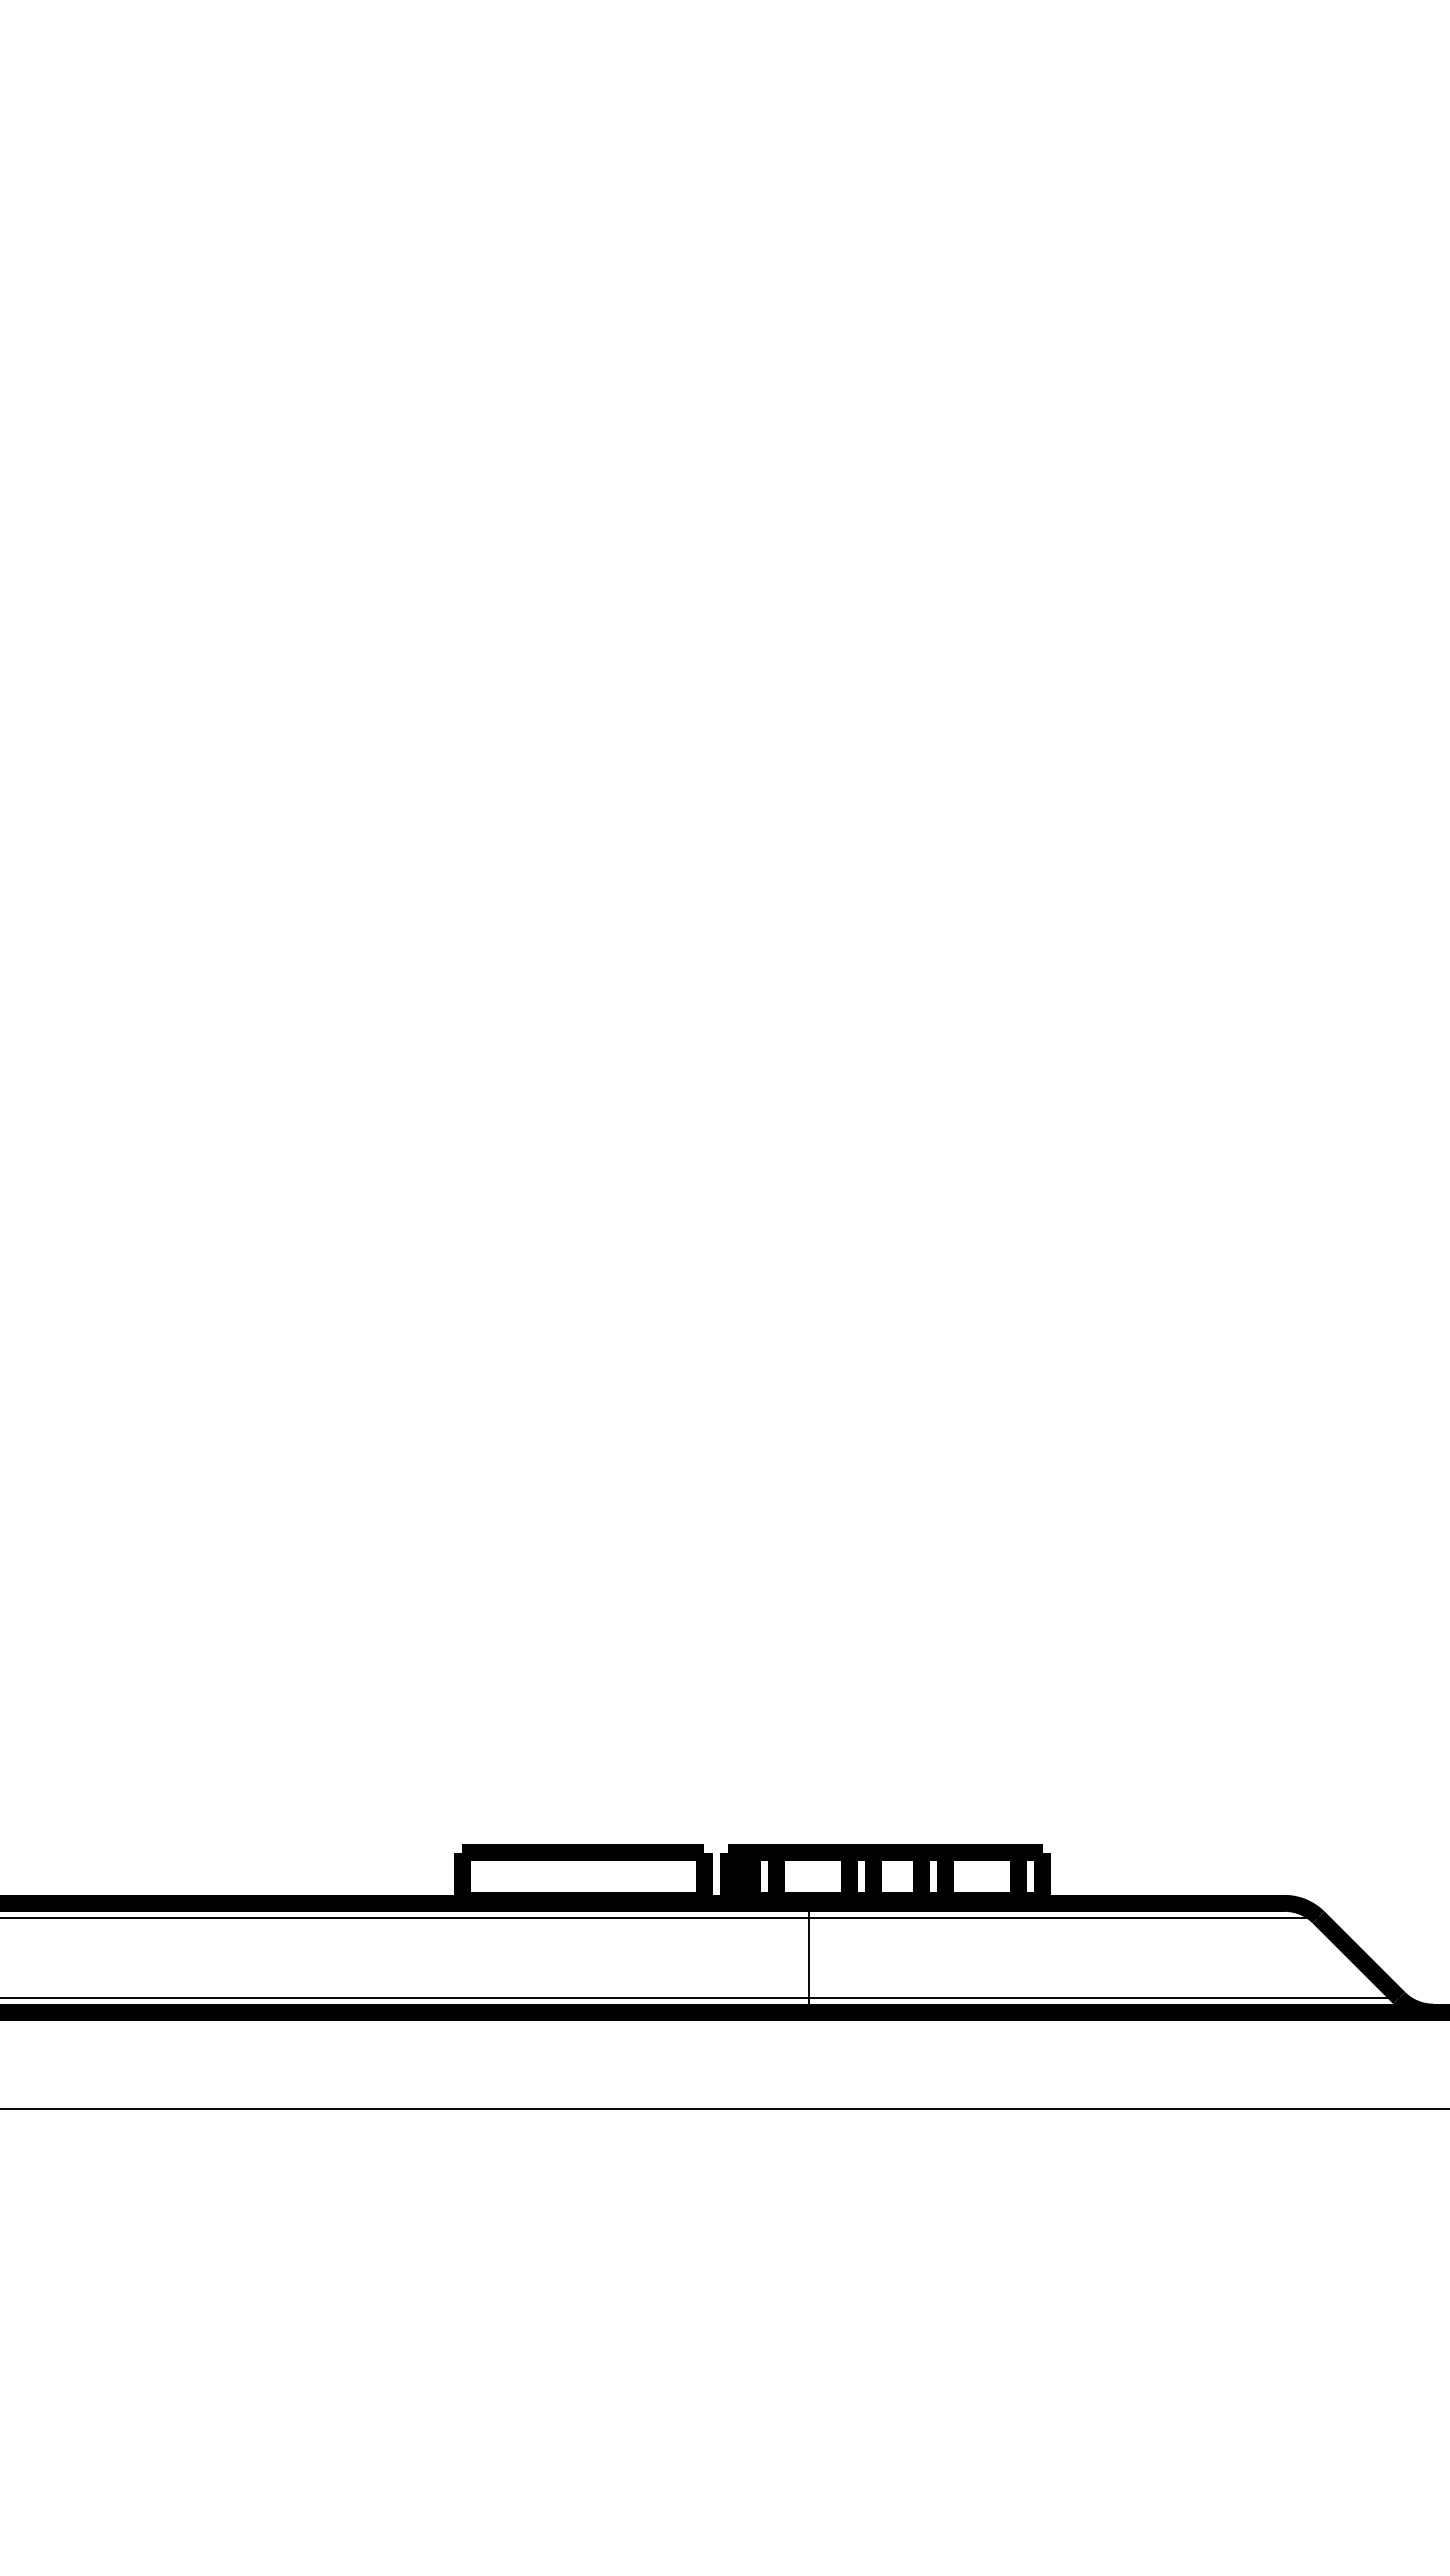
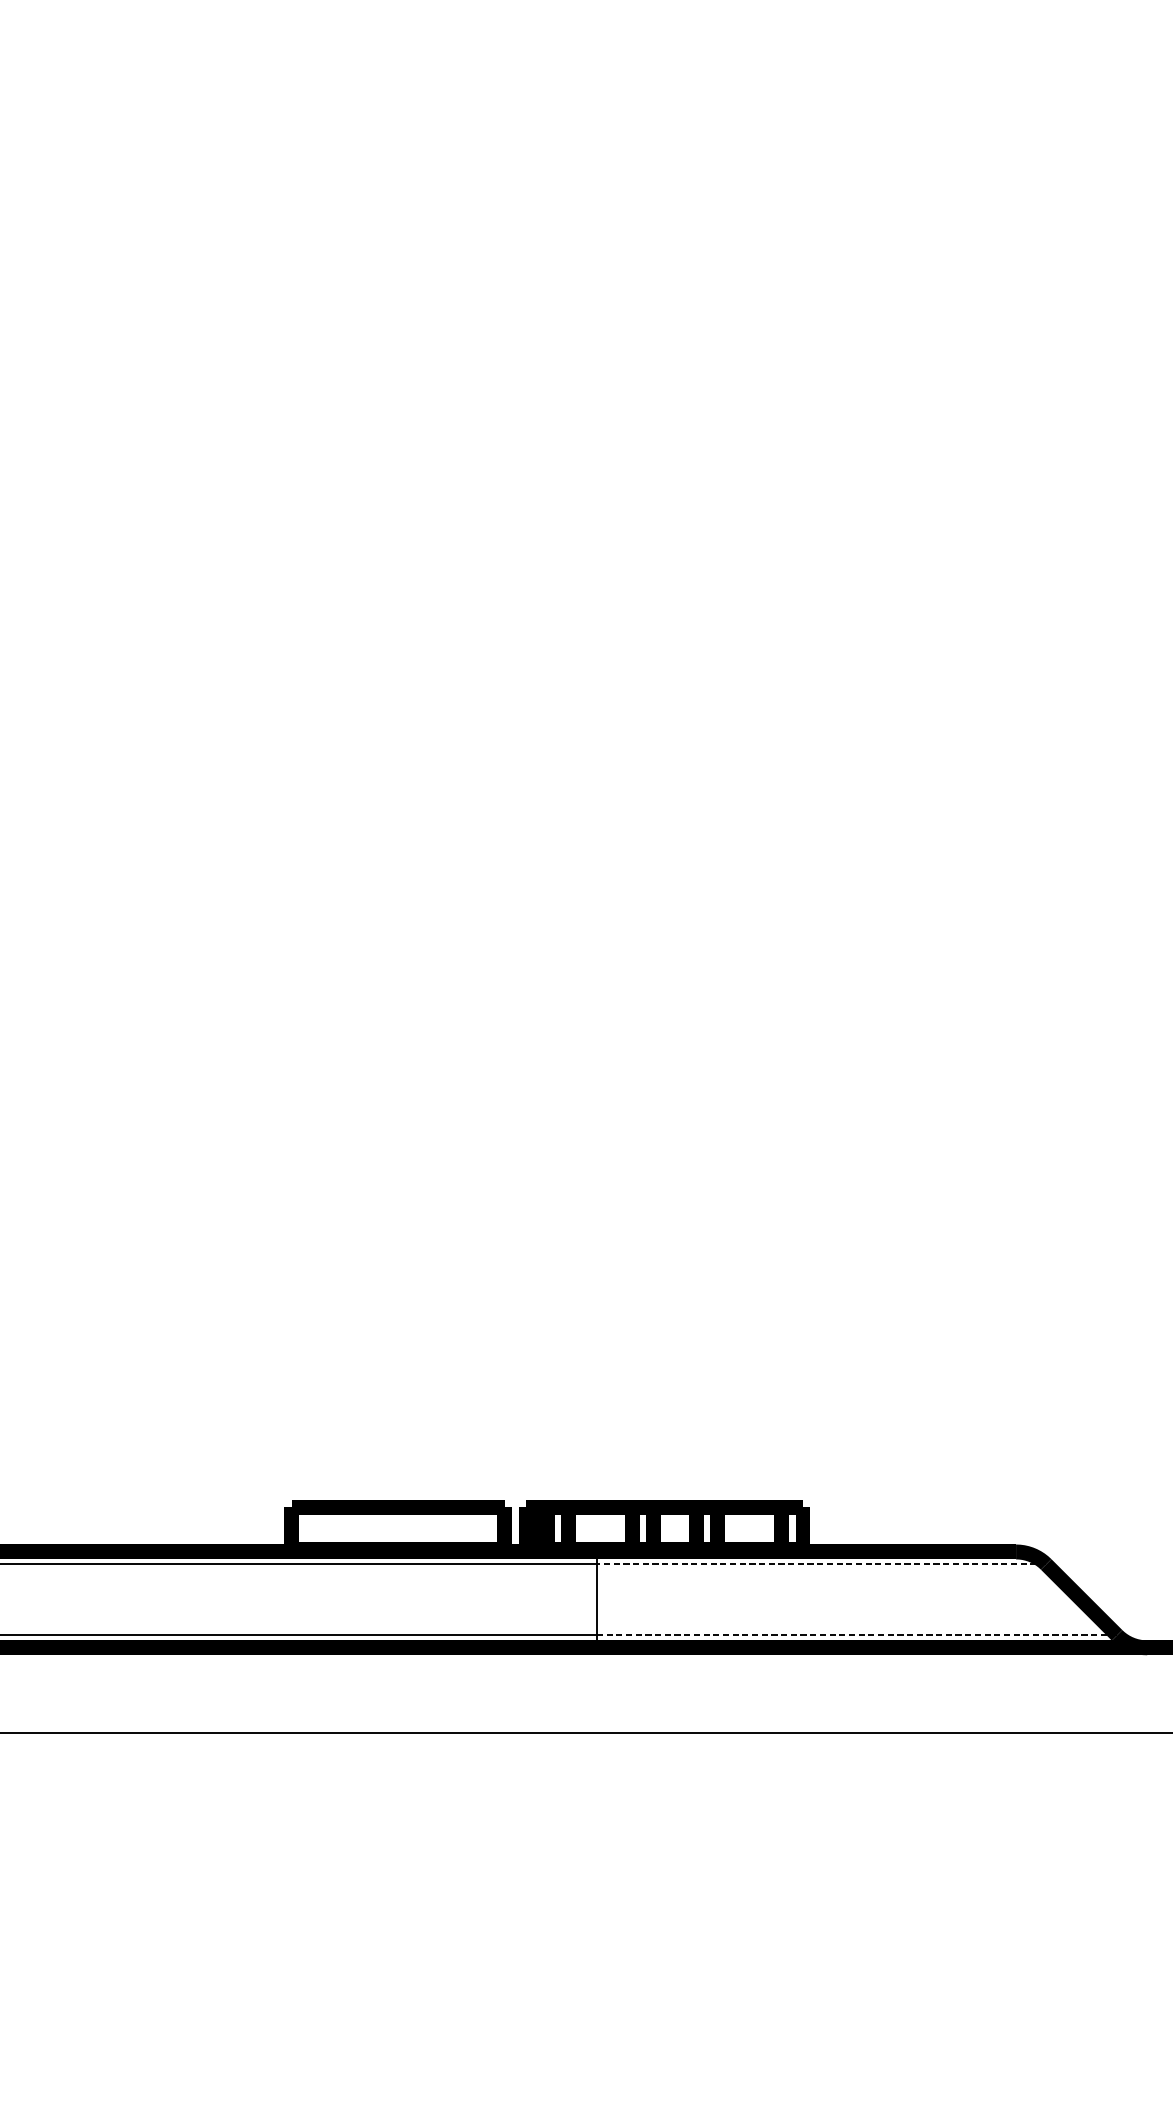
line: (1063, 1917) -> (821, 1564), solid -> dashed
line: (1104, 1998) -> (857, 1635), solid -> dashed

